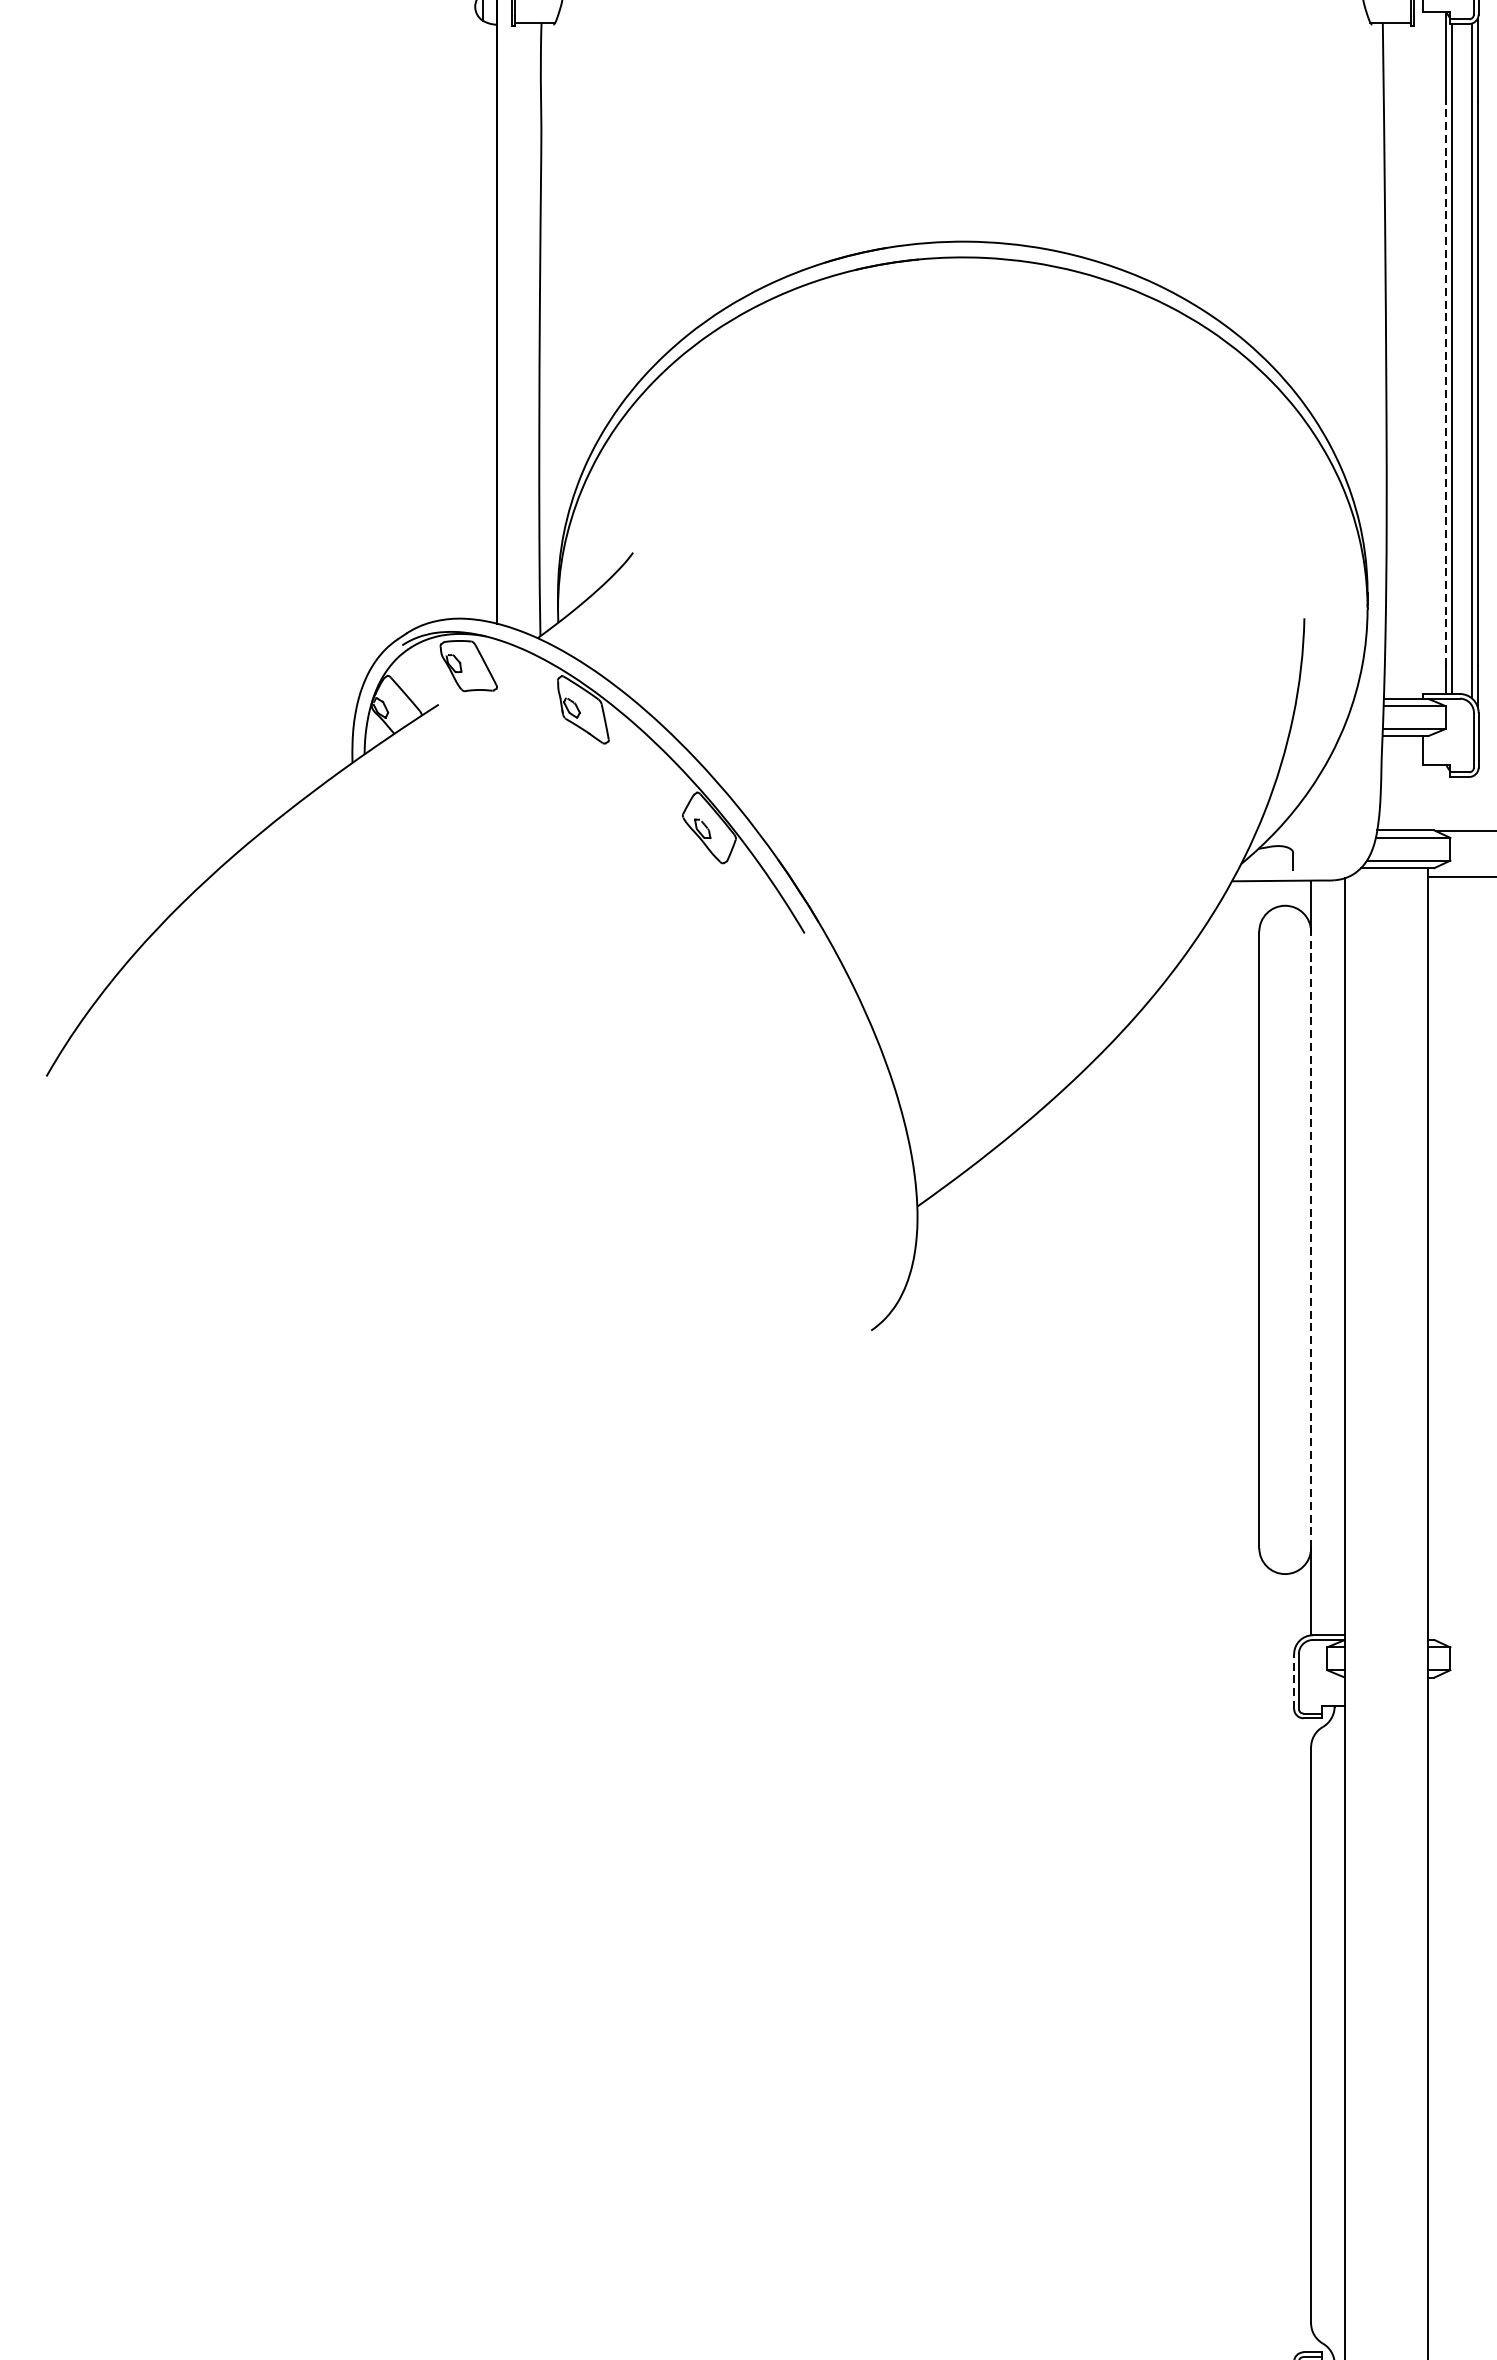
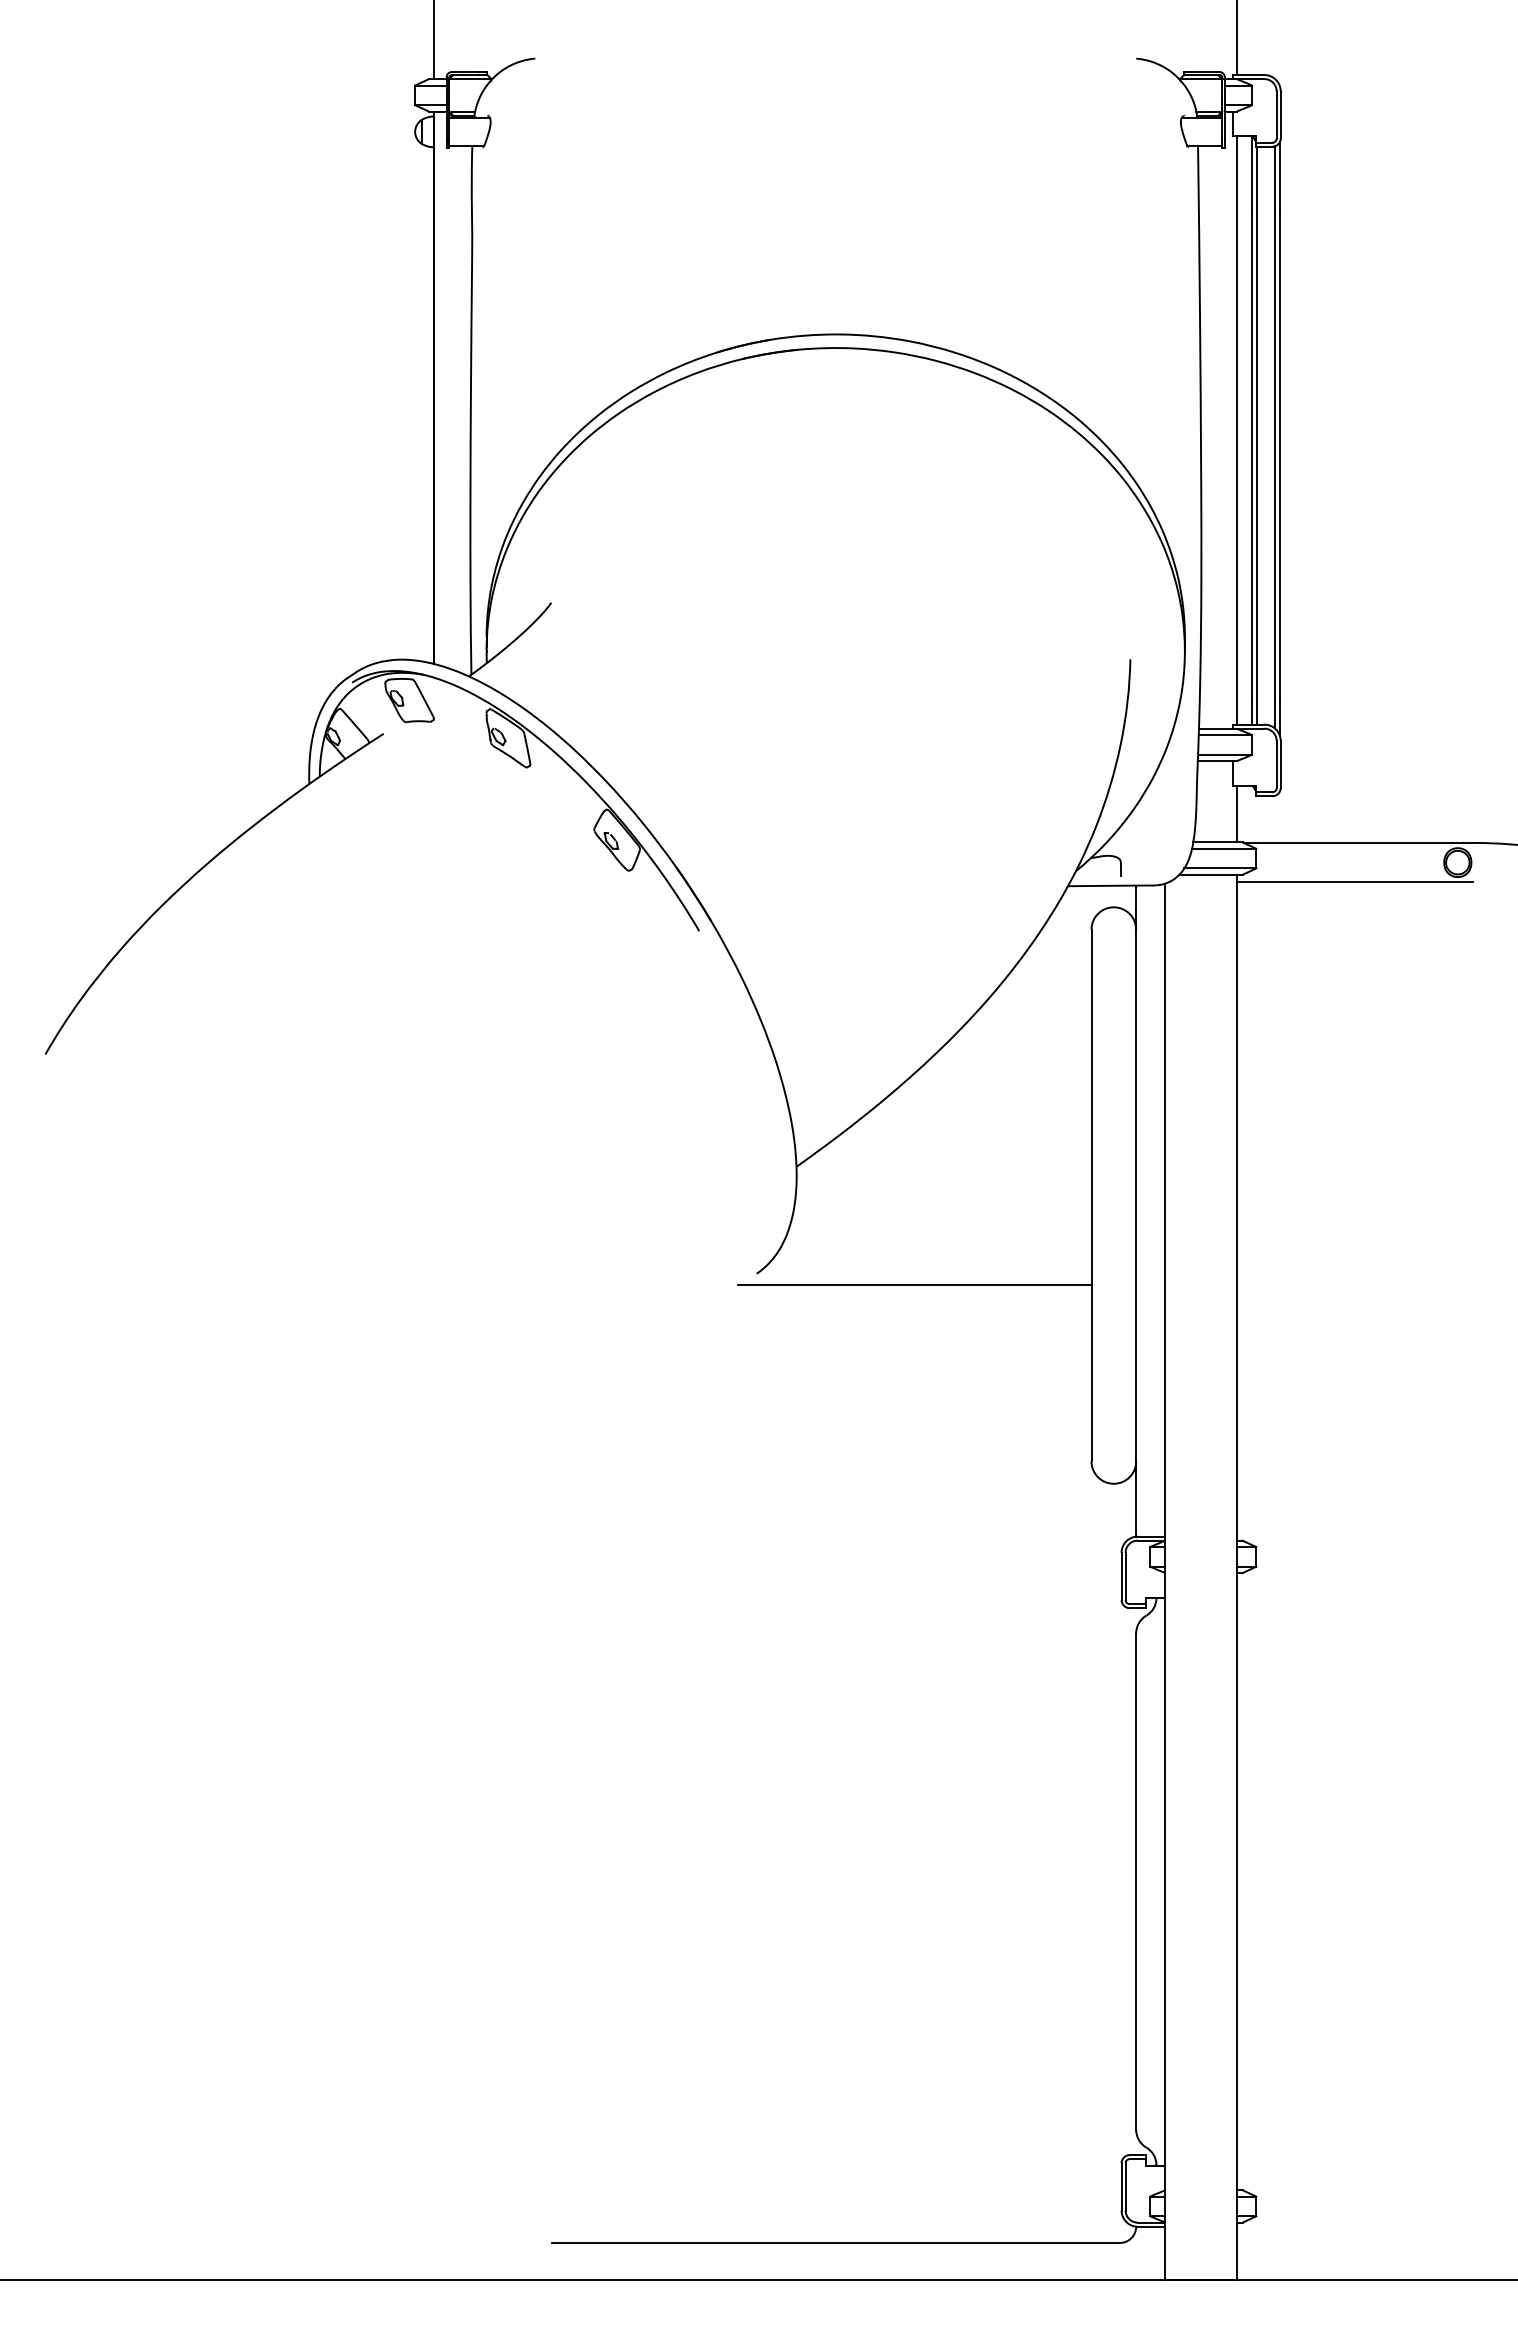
line: (1428, 353) -> (1237, 430), added
line: (1445, 383) -> (1252, 456), dashed -> solid
line: (1428, 797) -> (1237, 813), added
line: (1311, 1239) -> (1136, 1195), dashed -> solid
line: (1054, 1343) -> (914, 1284), added
line: (1294, 1681) -> (1121, 1576), dashed -> solid

